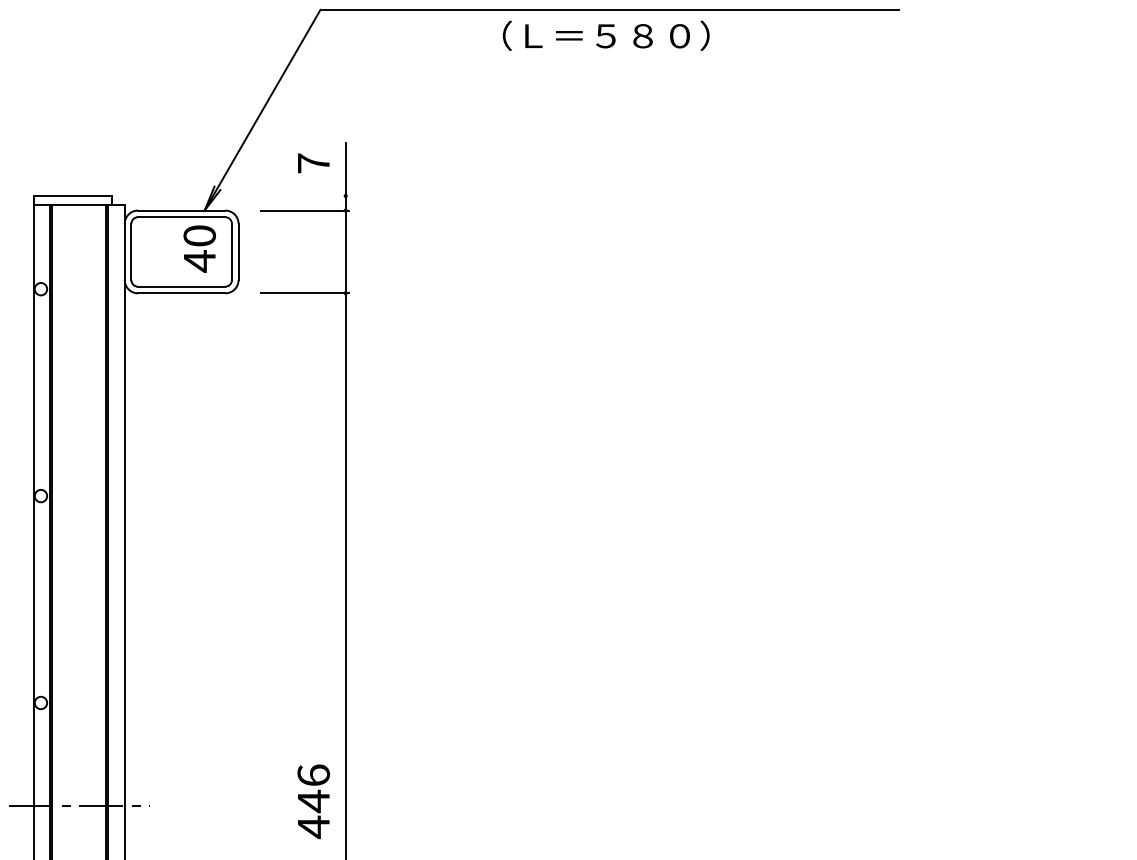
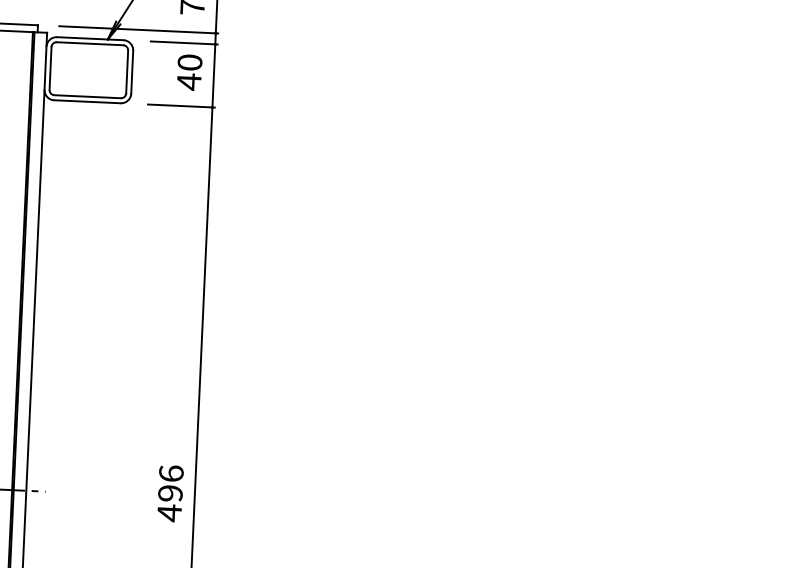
line: (244, 196) -> (138, 30), added
text: (199, 248) -> (189, 72), moved
text: (313, 801) -> (170, 493), 446 -> 496

